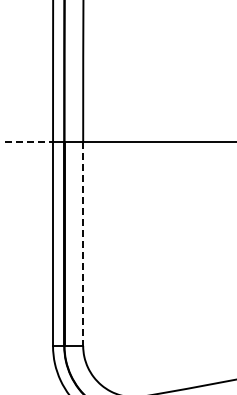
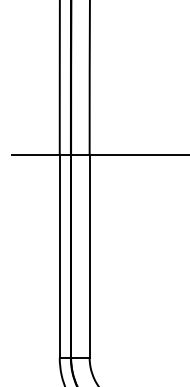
line: (29, 141) -> (36, 155), dashed -> solid
line: (83, 244) -> (89, 257), dashed -> solid

